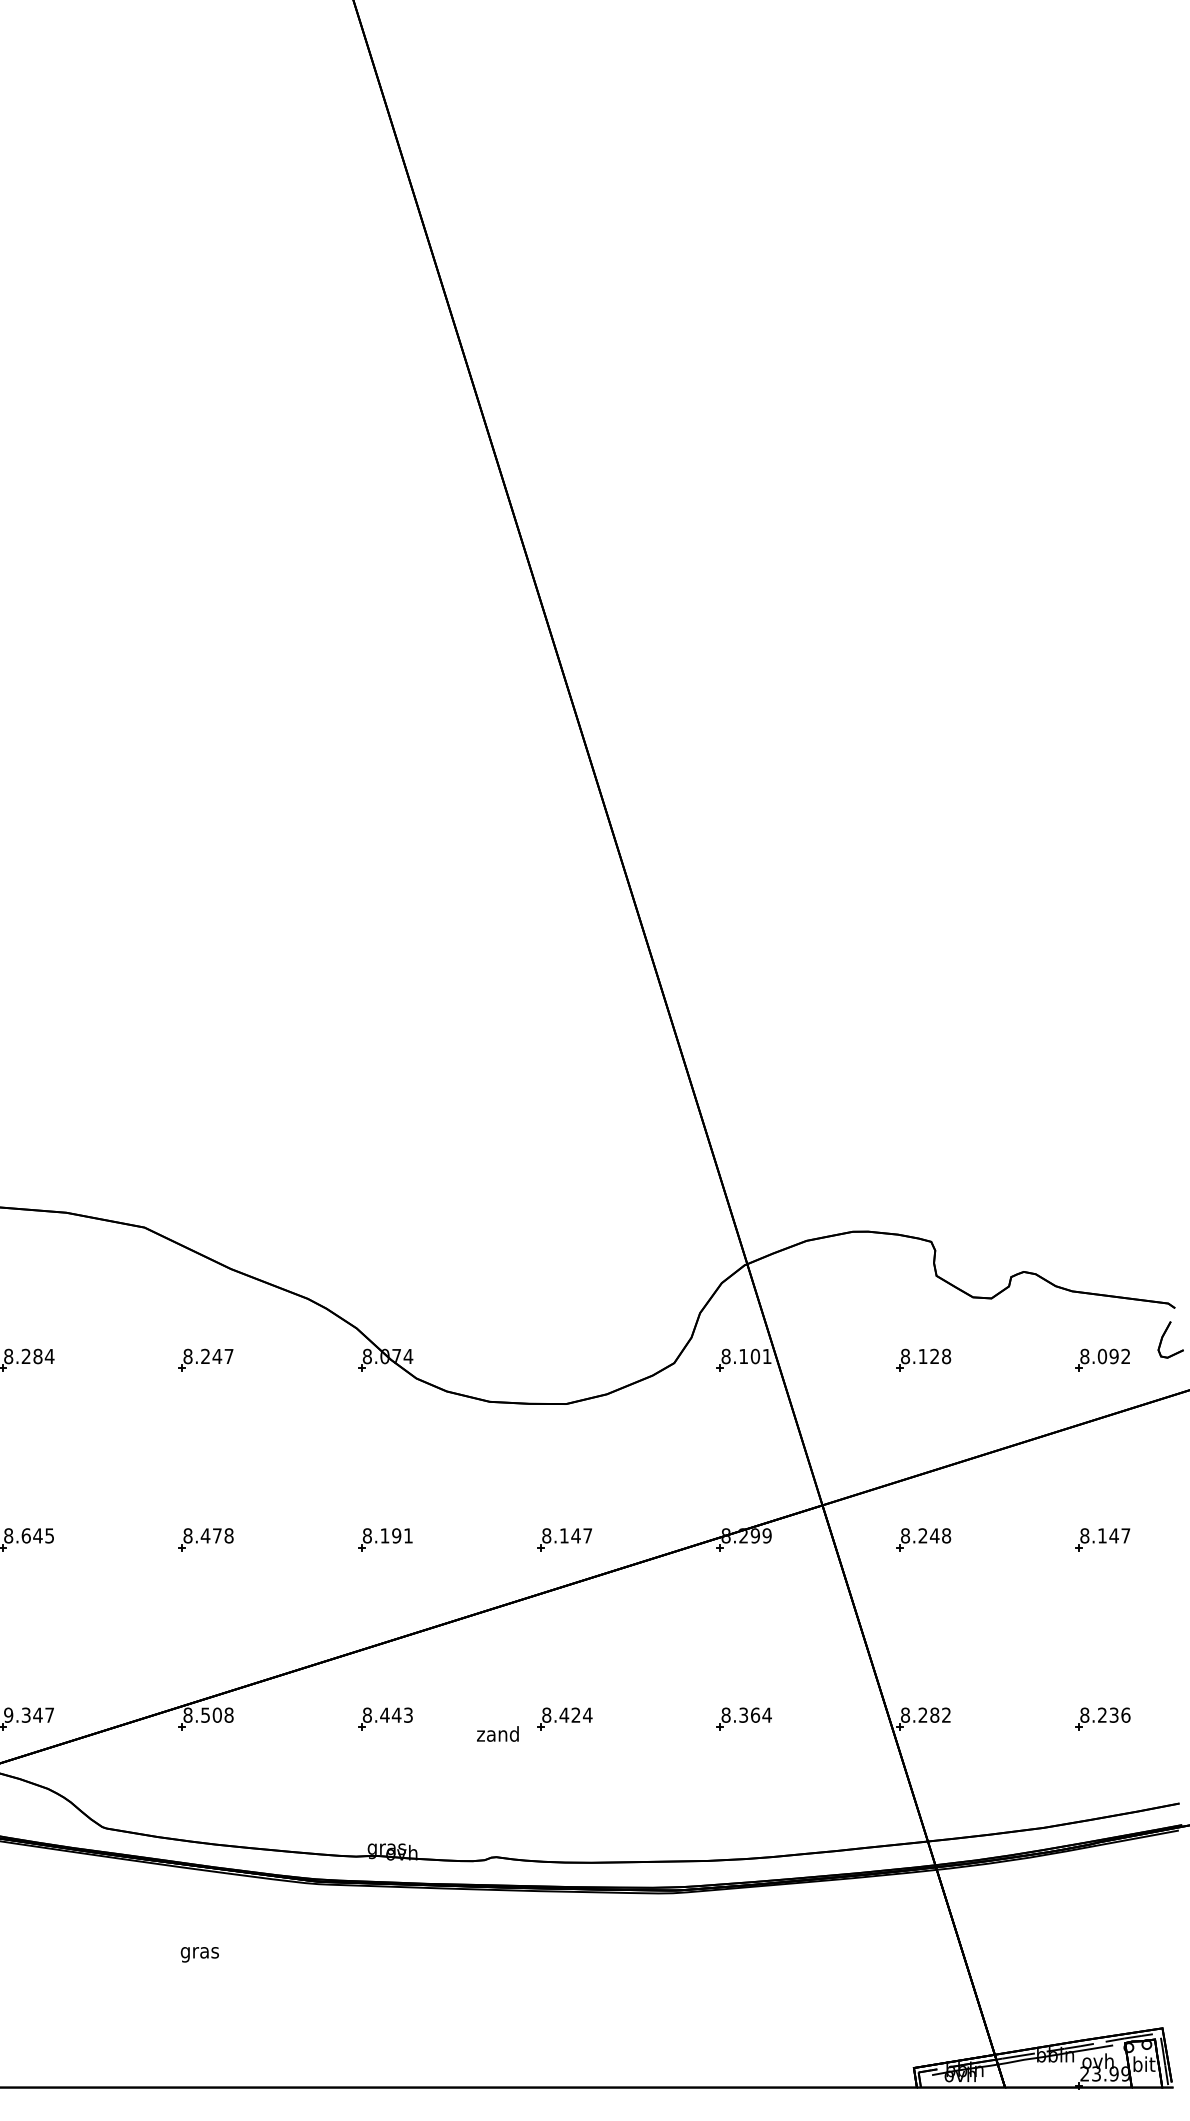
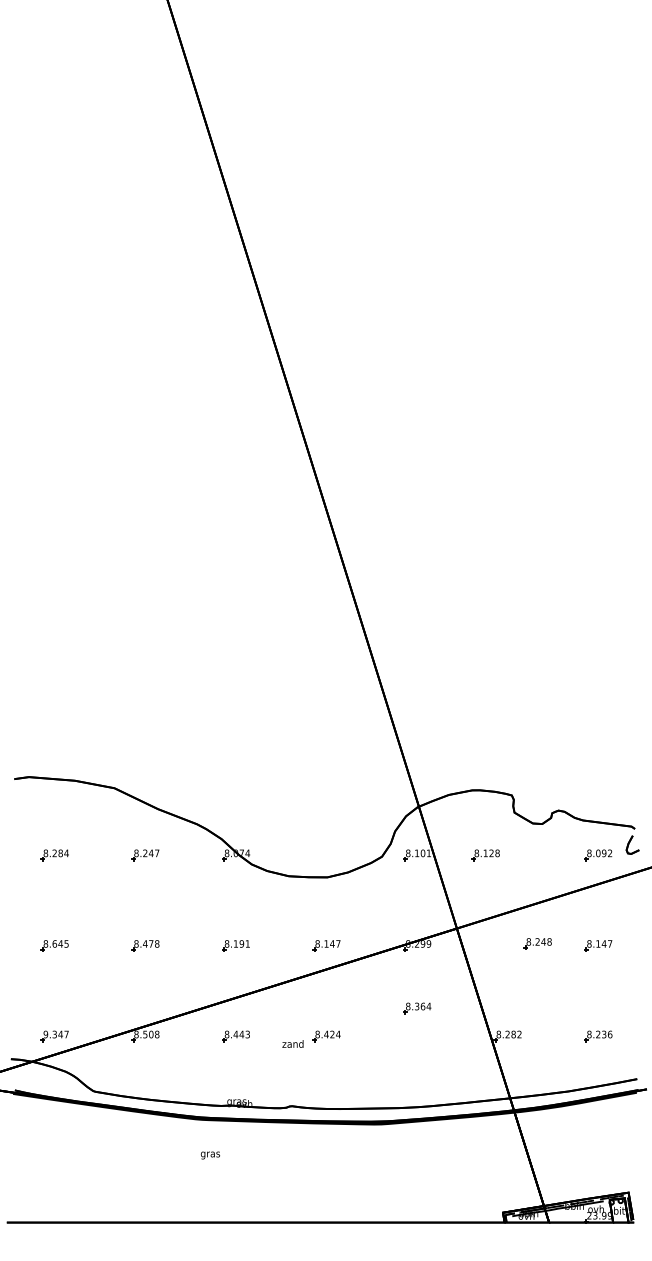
part: (922, 1360) -> (485, 855), moved
part: (922, 1538) -> (537, 943), moved
part: (744, 1719) -> (417, 1008), moved
text: (197, 1954) -> (209, 1155), moved

